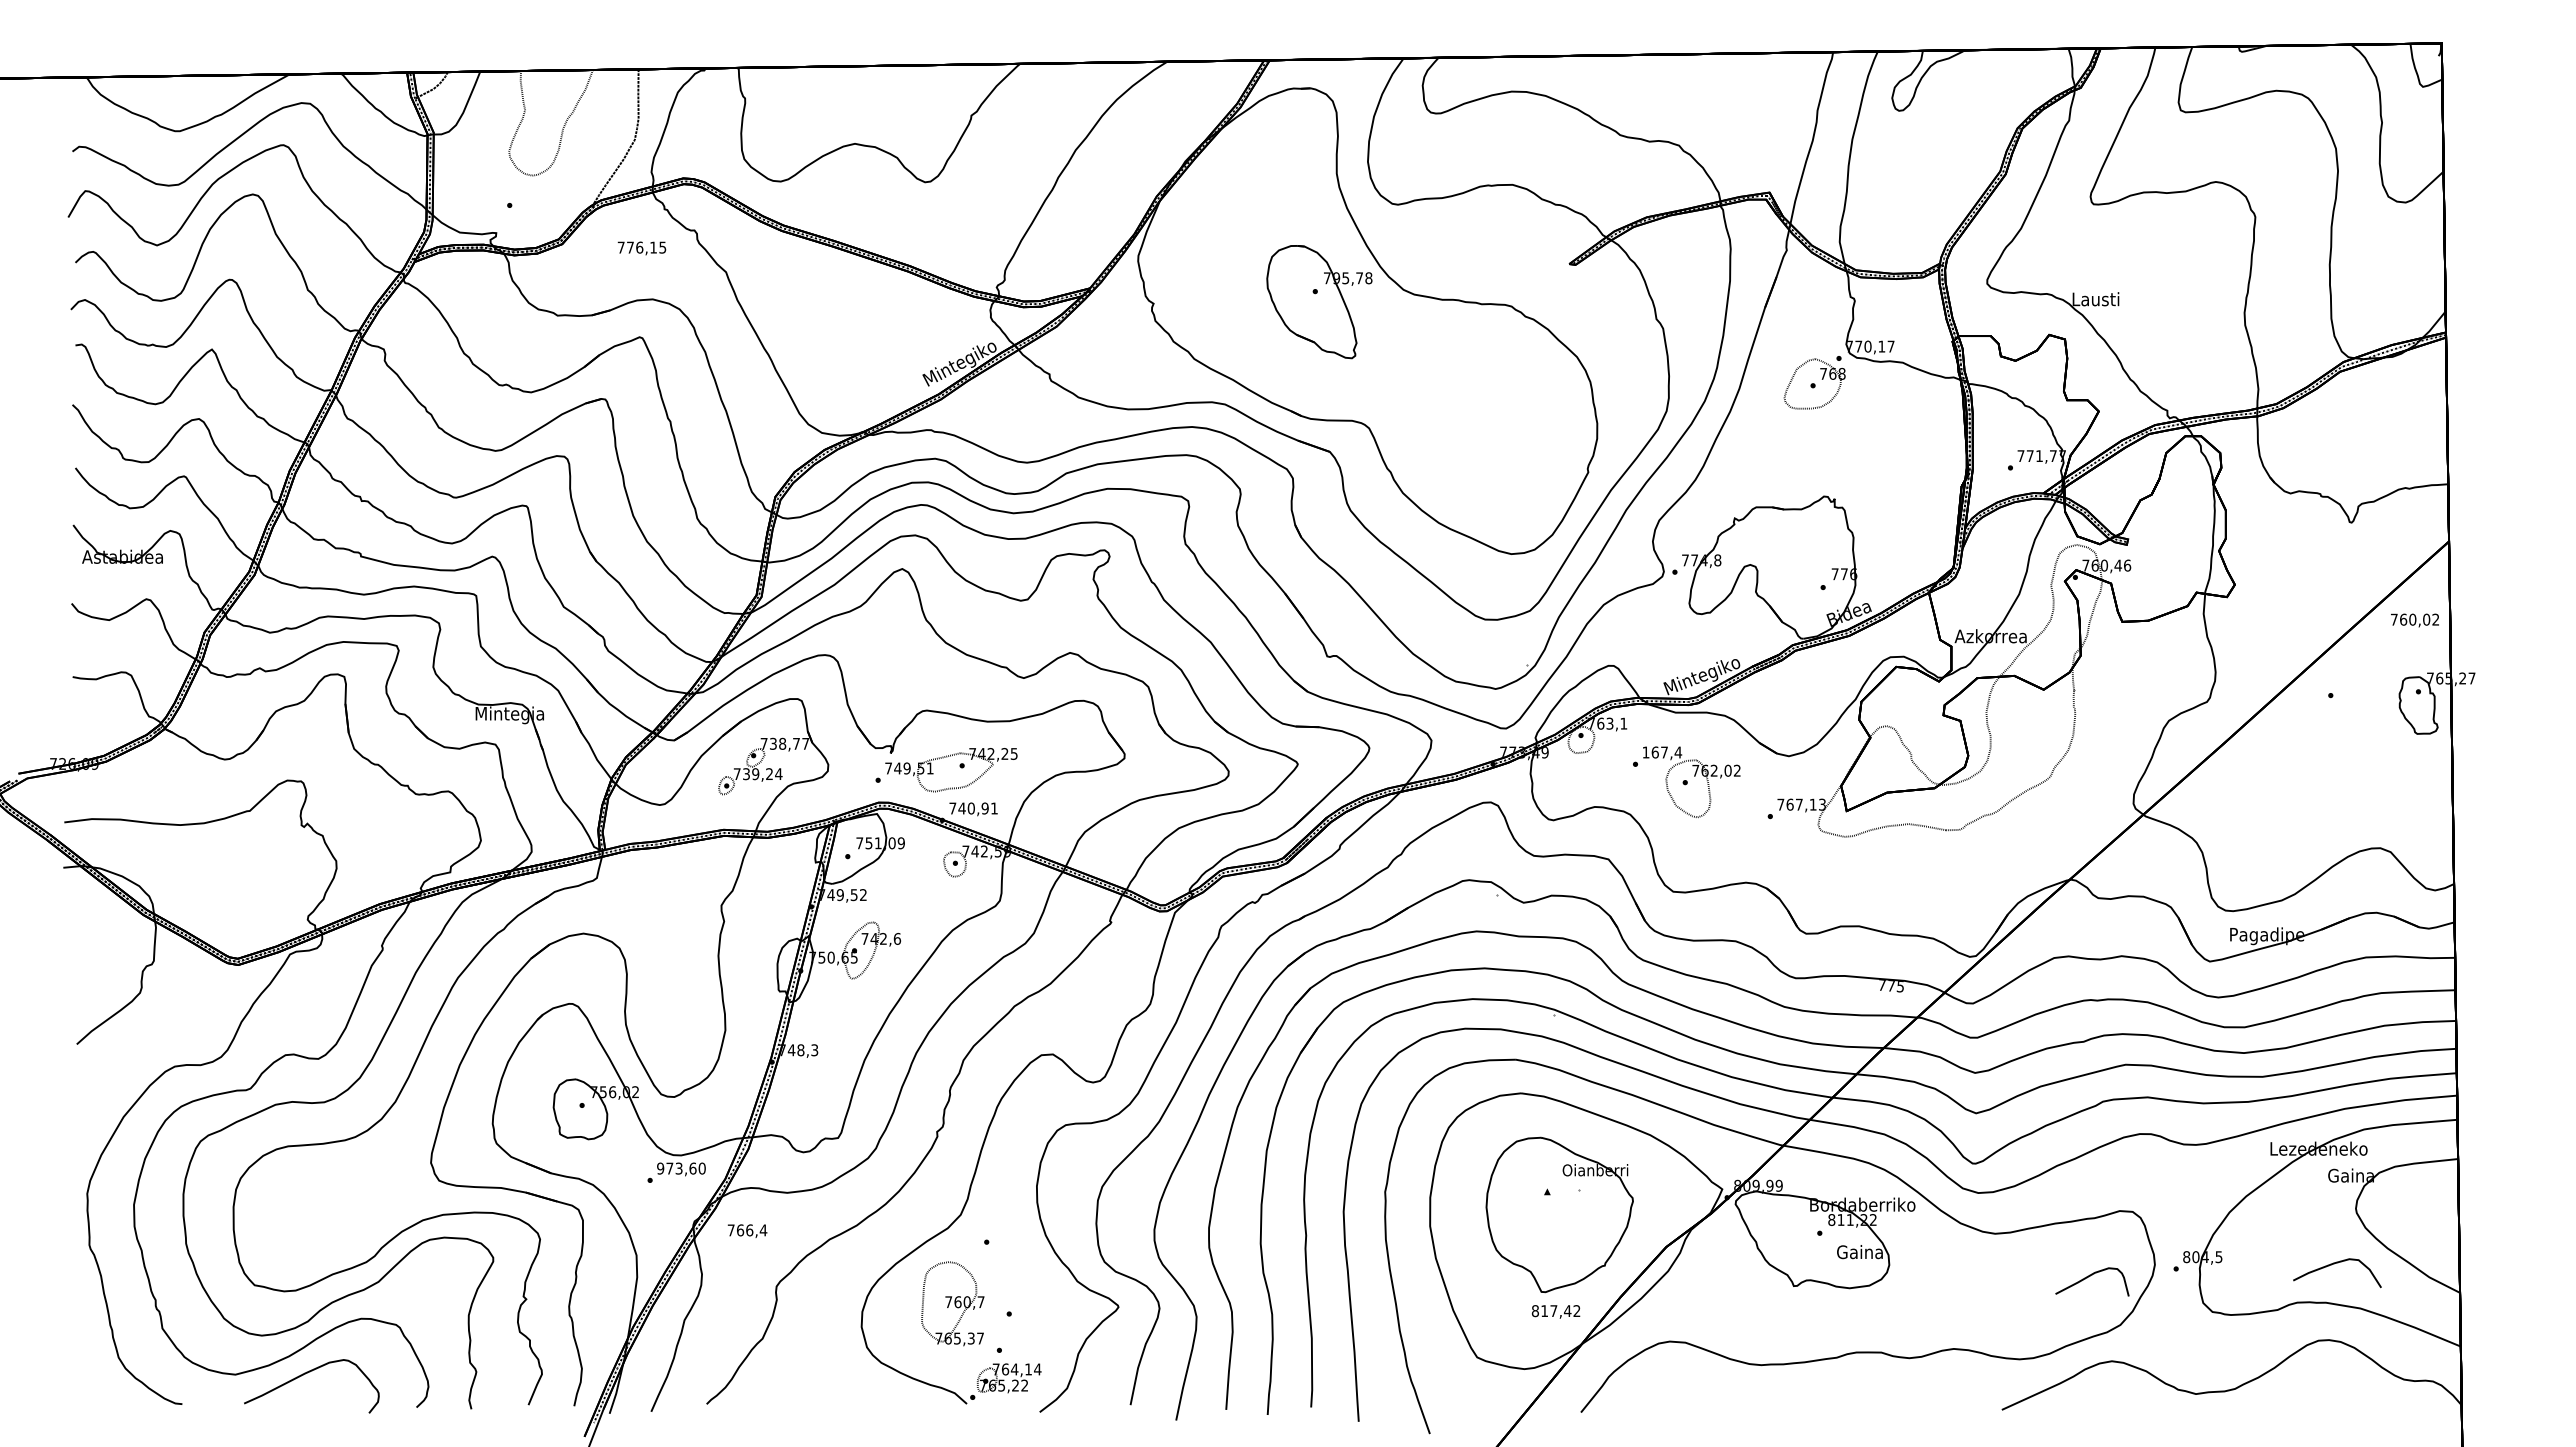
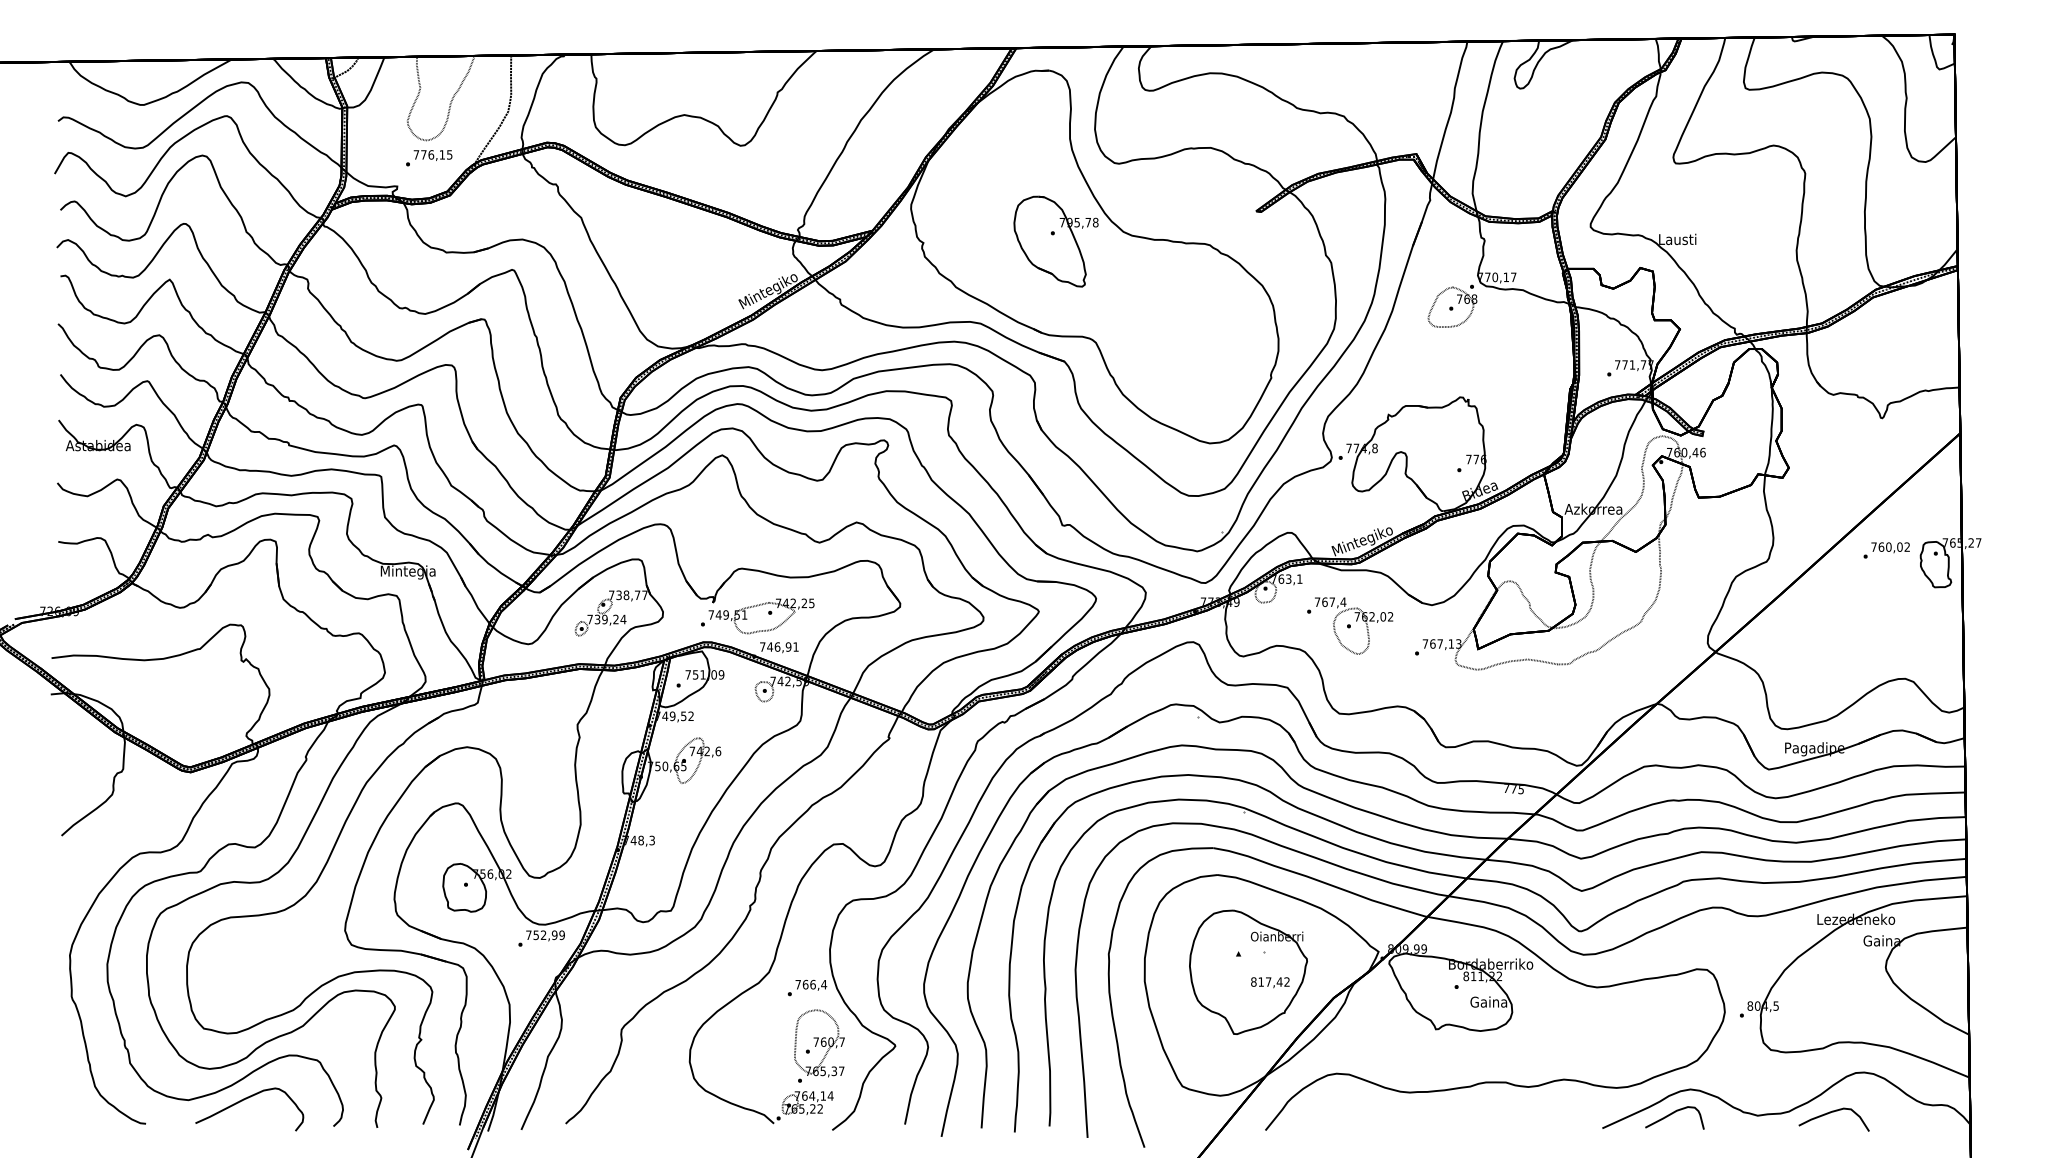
text: (641, 248) -> (432, 155), moved
text: (2414, 620) -> (1890, 547), moved
text: (1645, 752) -> (1317, 602), 167,4 -> 767,4
text: (971, 808) -> (777, 647), 740,91 -> 746,91
text: (681, 1168) -> (545, 935), 973,60 -> 752,99
text: (747, 1230) -> (811, 984), moved
curve: (2334, 1264) -> (1831, 1112), moved
curve: (2090, 1276) -> (1673, 1113), moved
part: (952, 1303) -> (819, 1043), moved
text: (1555, 1311) -> (1269, 982), moved

